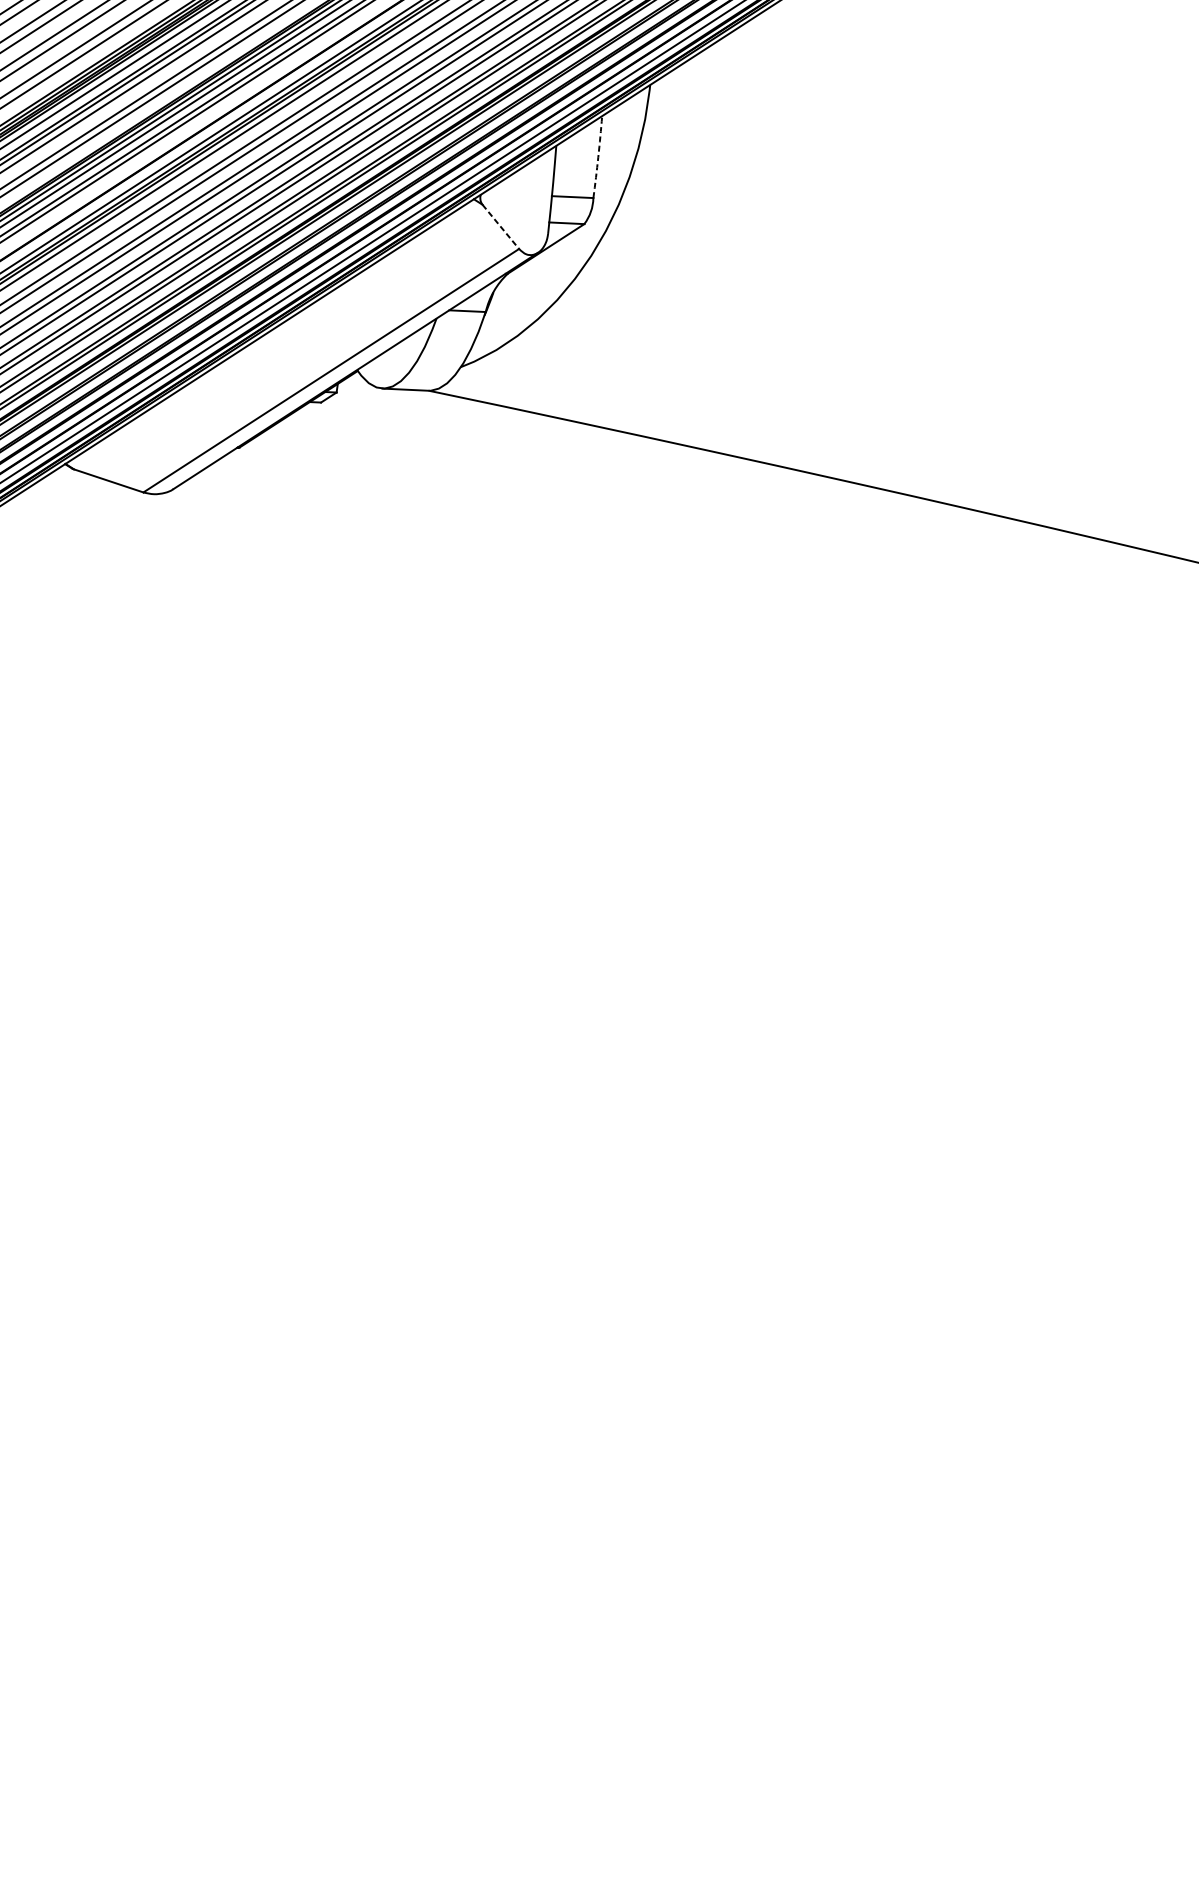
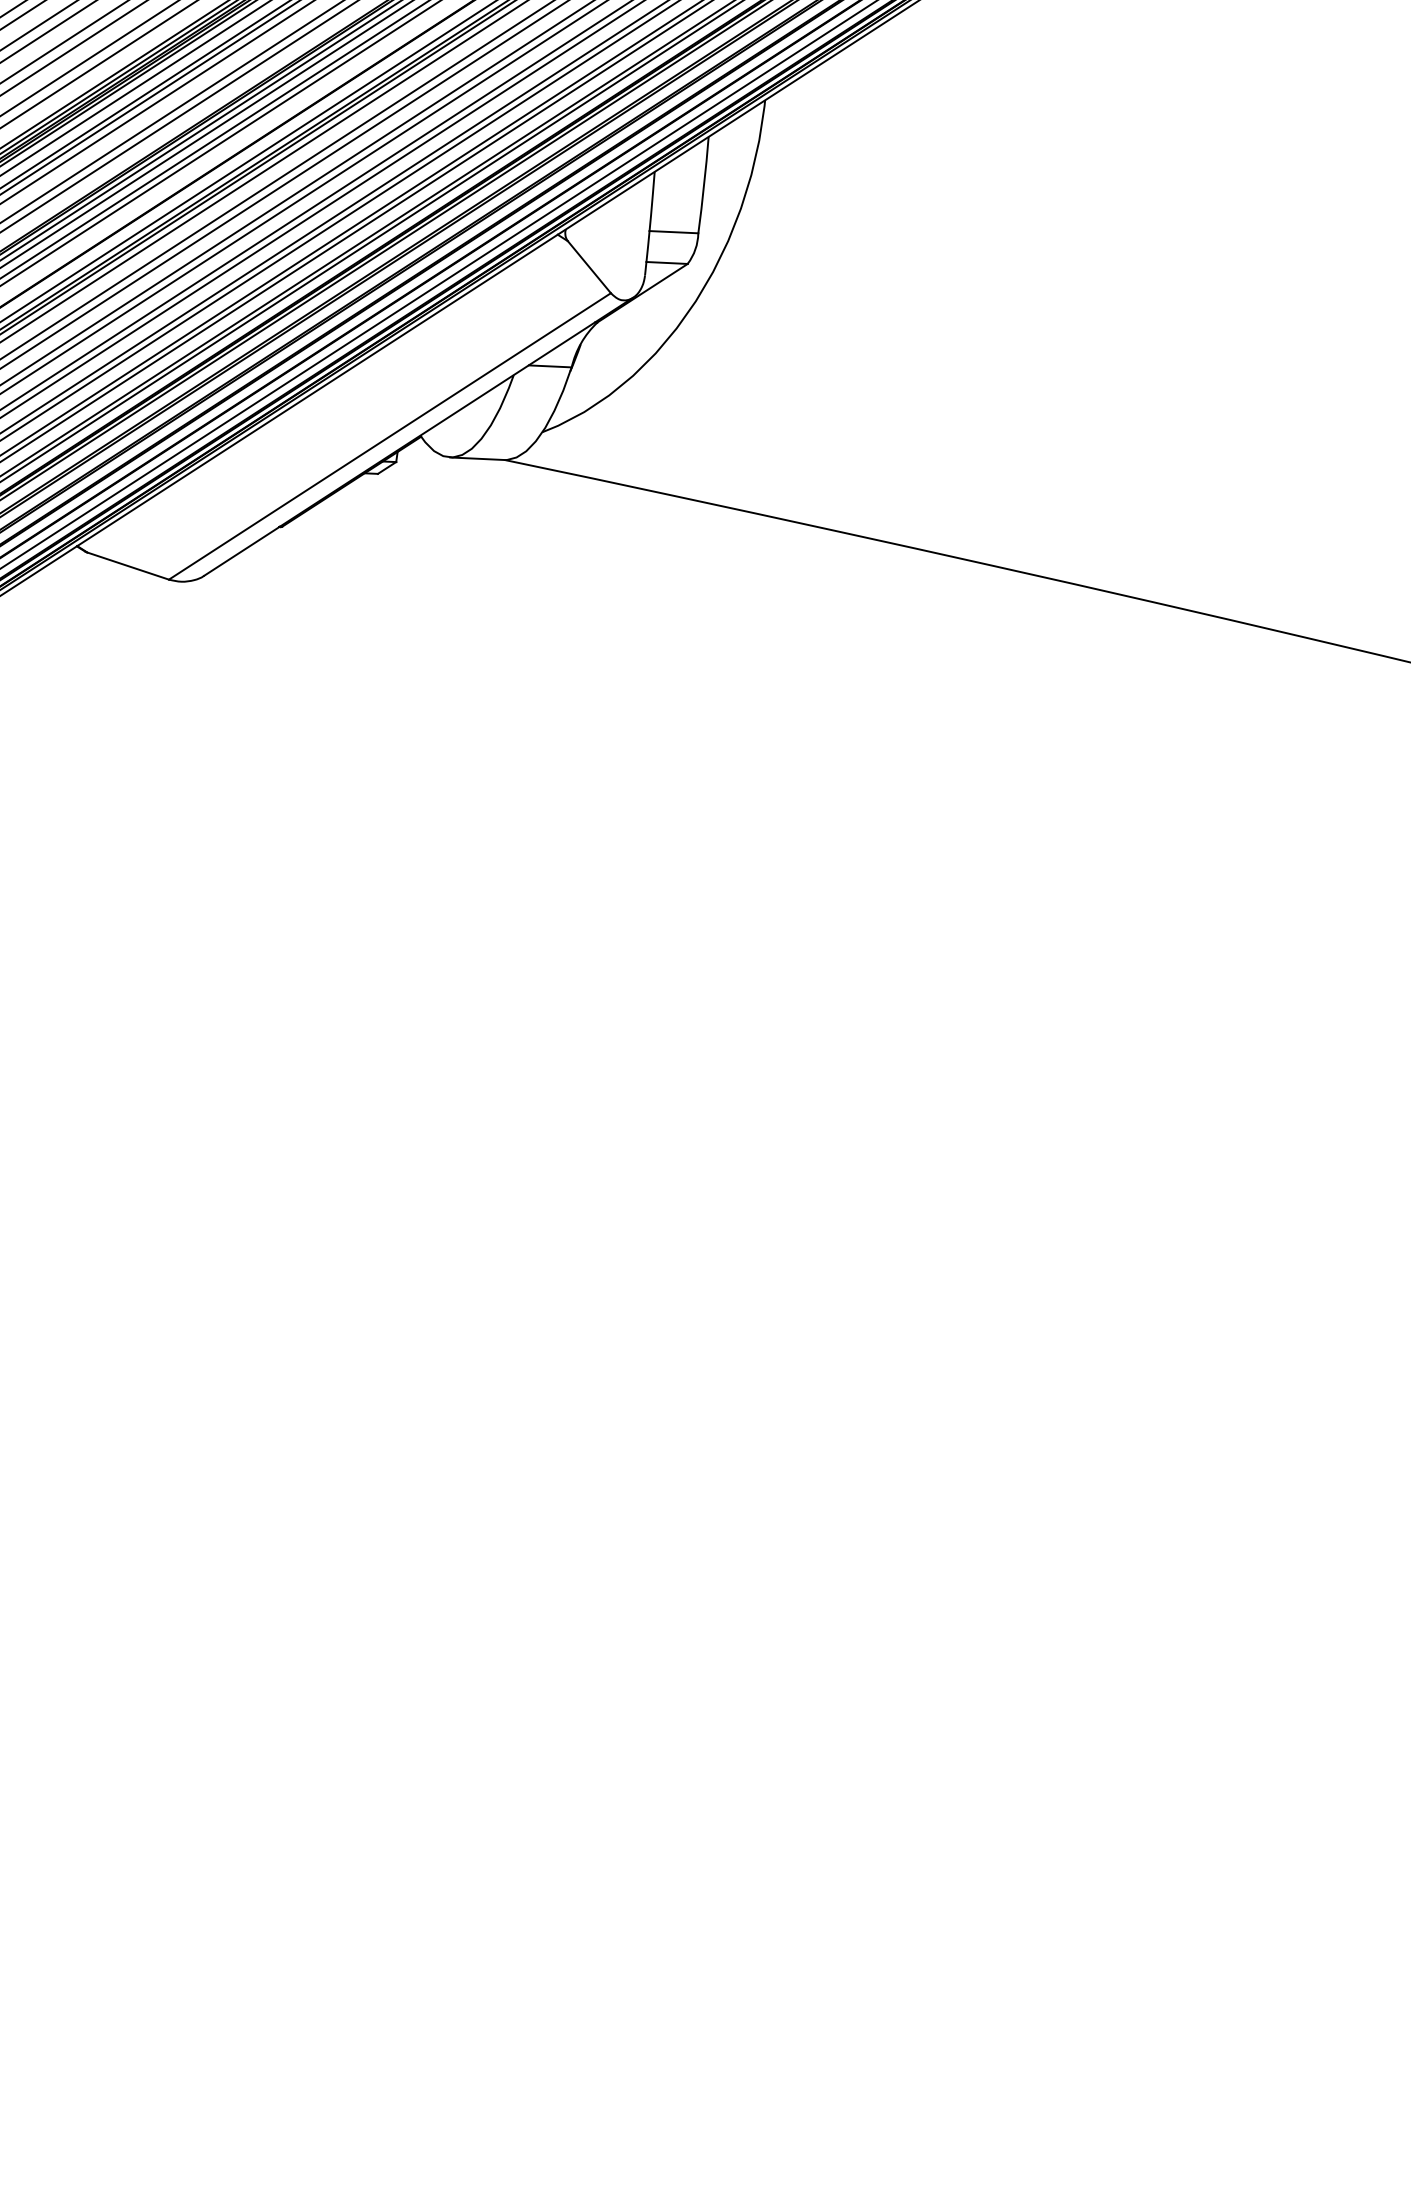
arc: (598, 157) -> (704, 185), dashed -> solid
line: (500, 227) -> (589, 267), dashed -> solid

